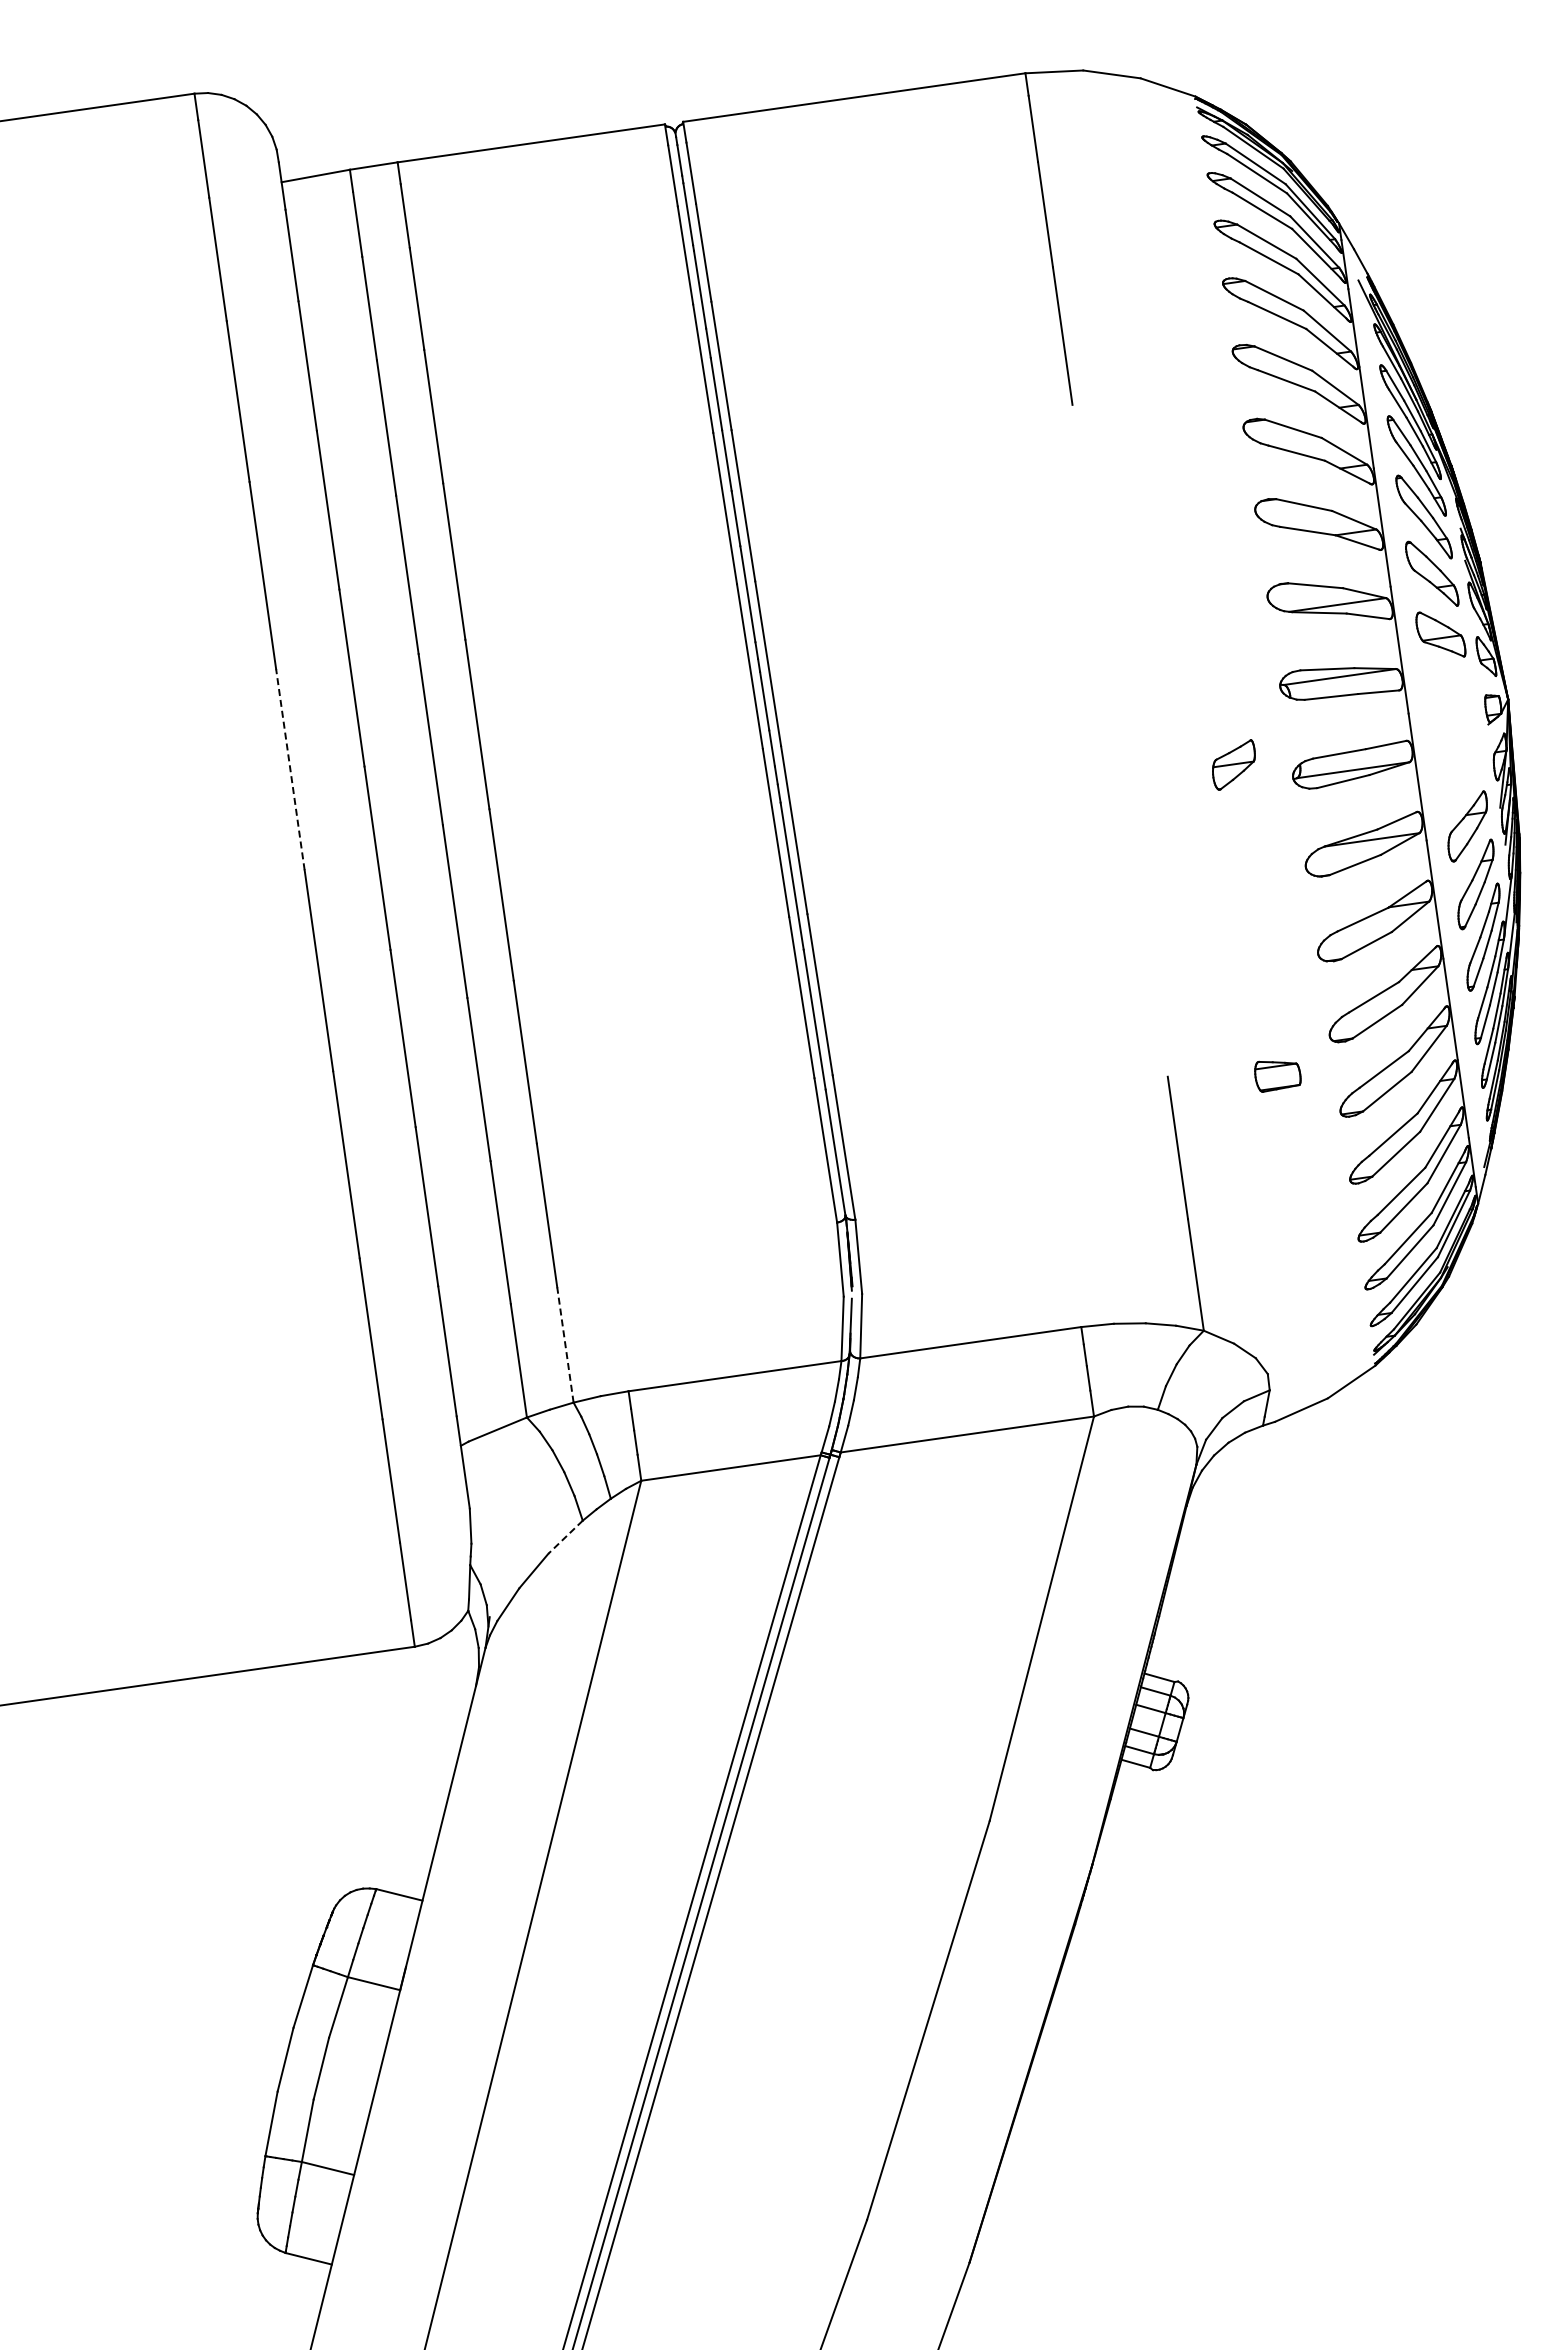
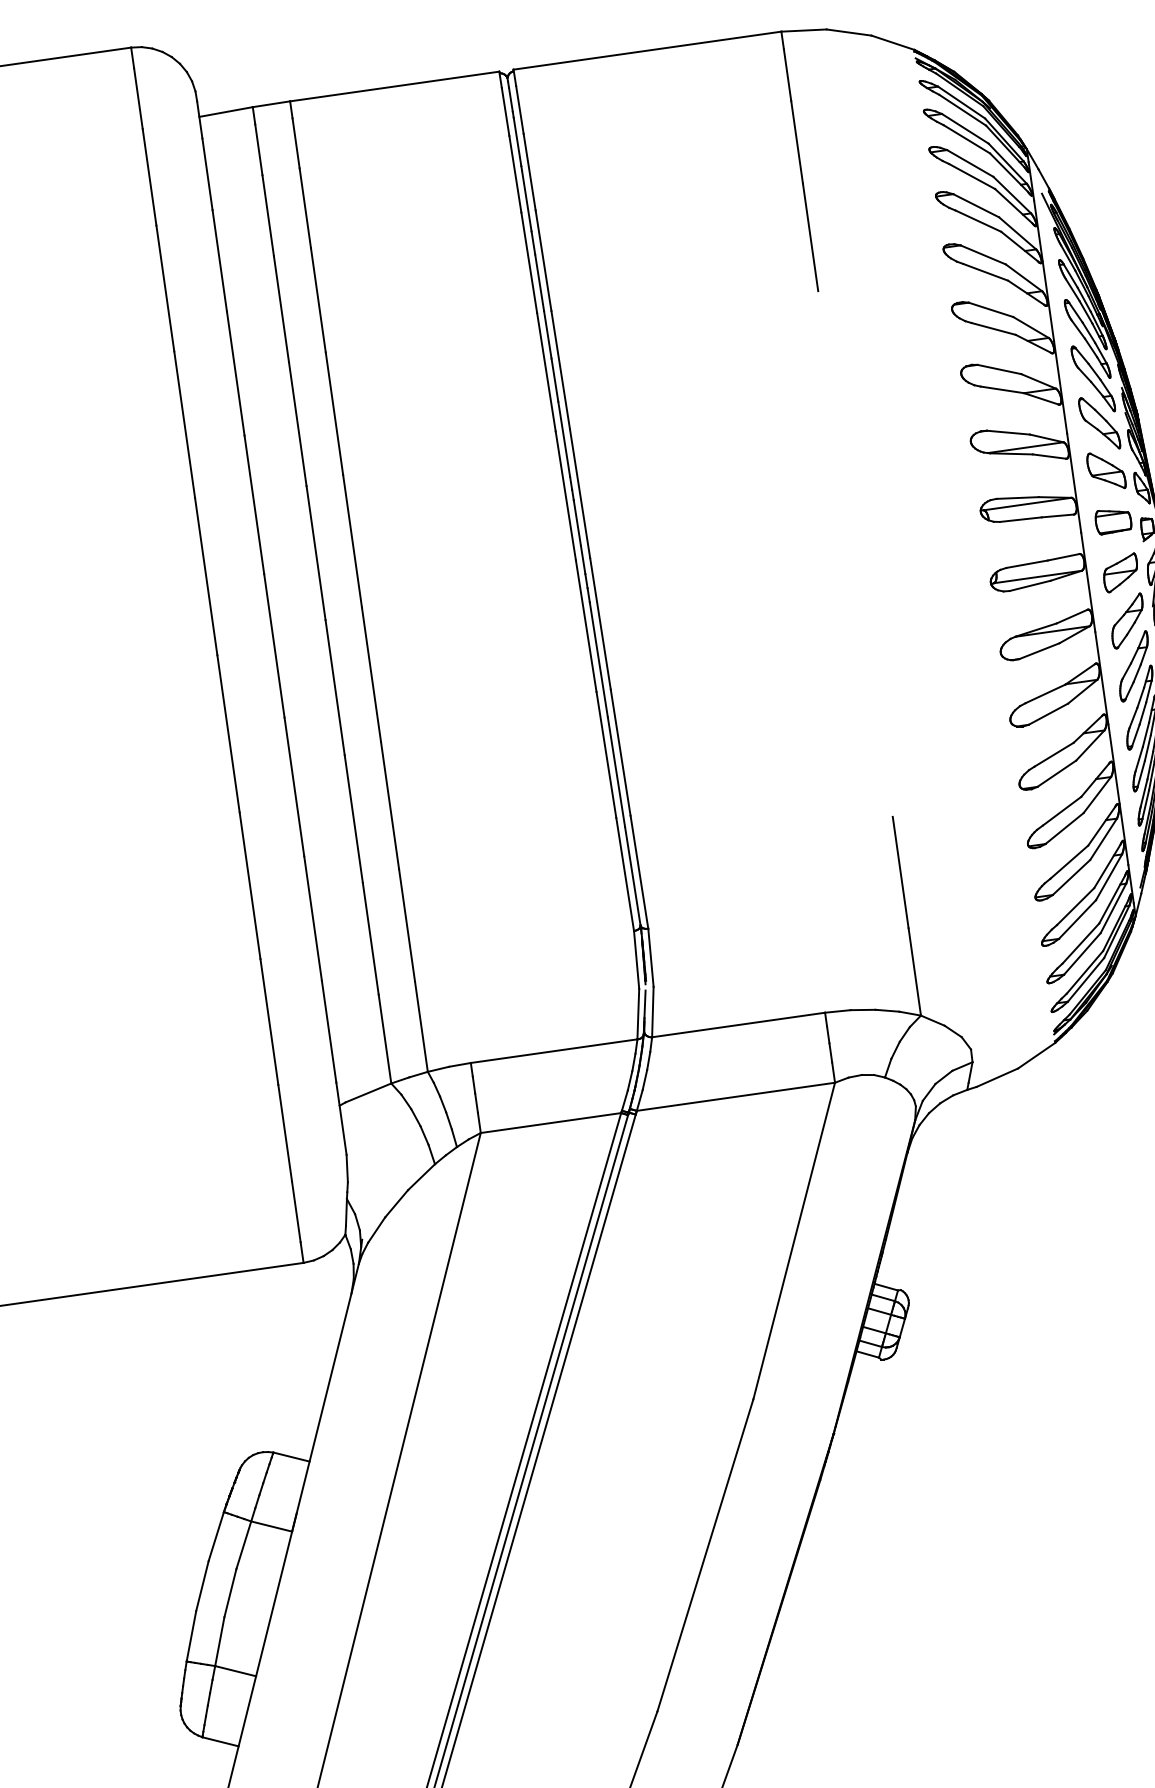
part: (1233, 764) -> (1120, 572), moved
line: (290, 769) -> (206, 576), dashed -> solid
part: (1277, 1076) -> (1113, 522), moved
line: (565, 1344) -> (421, 1026), dashed -> solid
line: (565, 1537) -> (421, 1177), dashed -> solid

